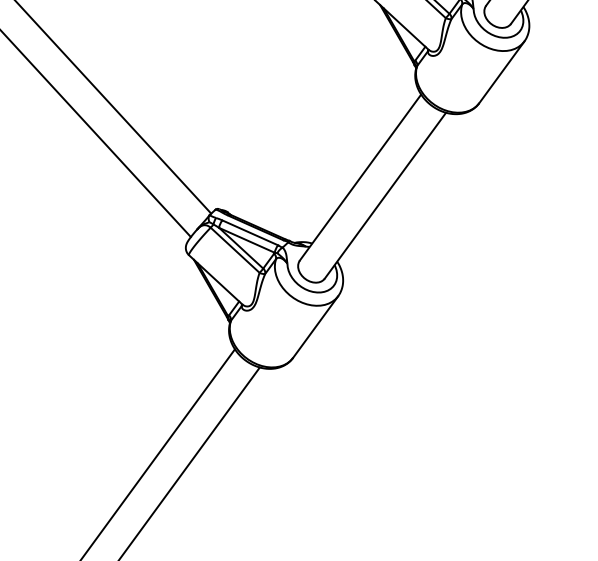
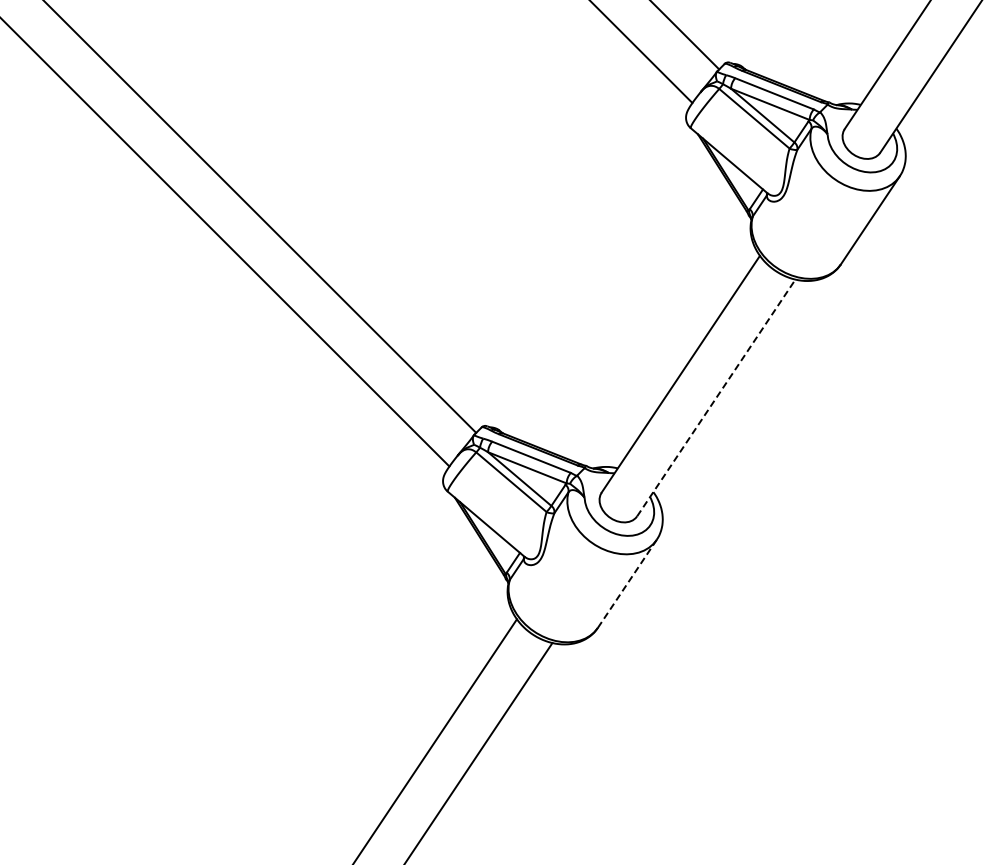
line: (385, 195) -> (716, 397), solid -> dashed
line: (315, 326) -> (627, 583), solid -> dashed

